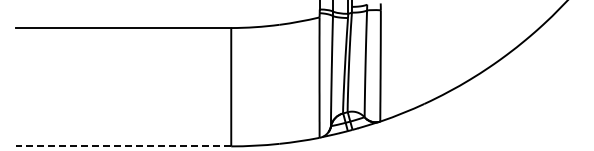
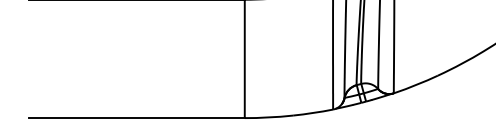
line: (123, 146) -> (137, 118), dashed -> solid

